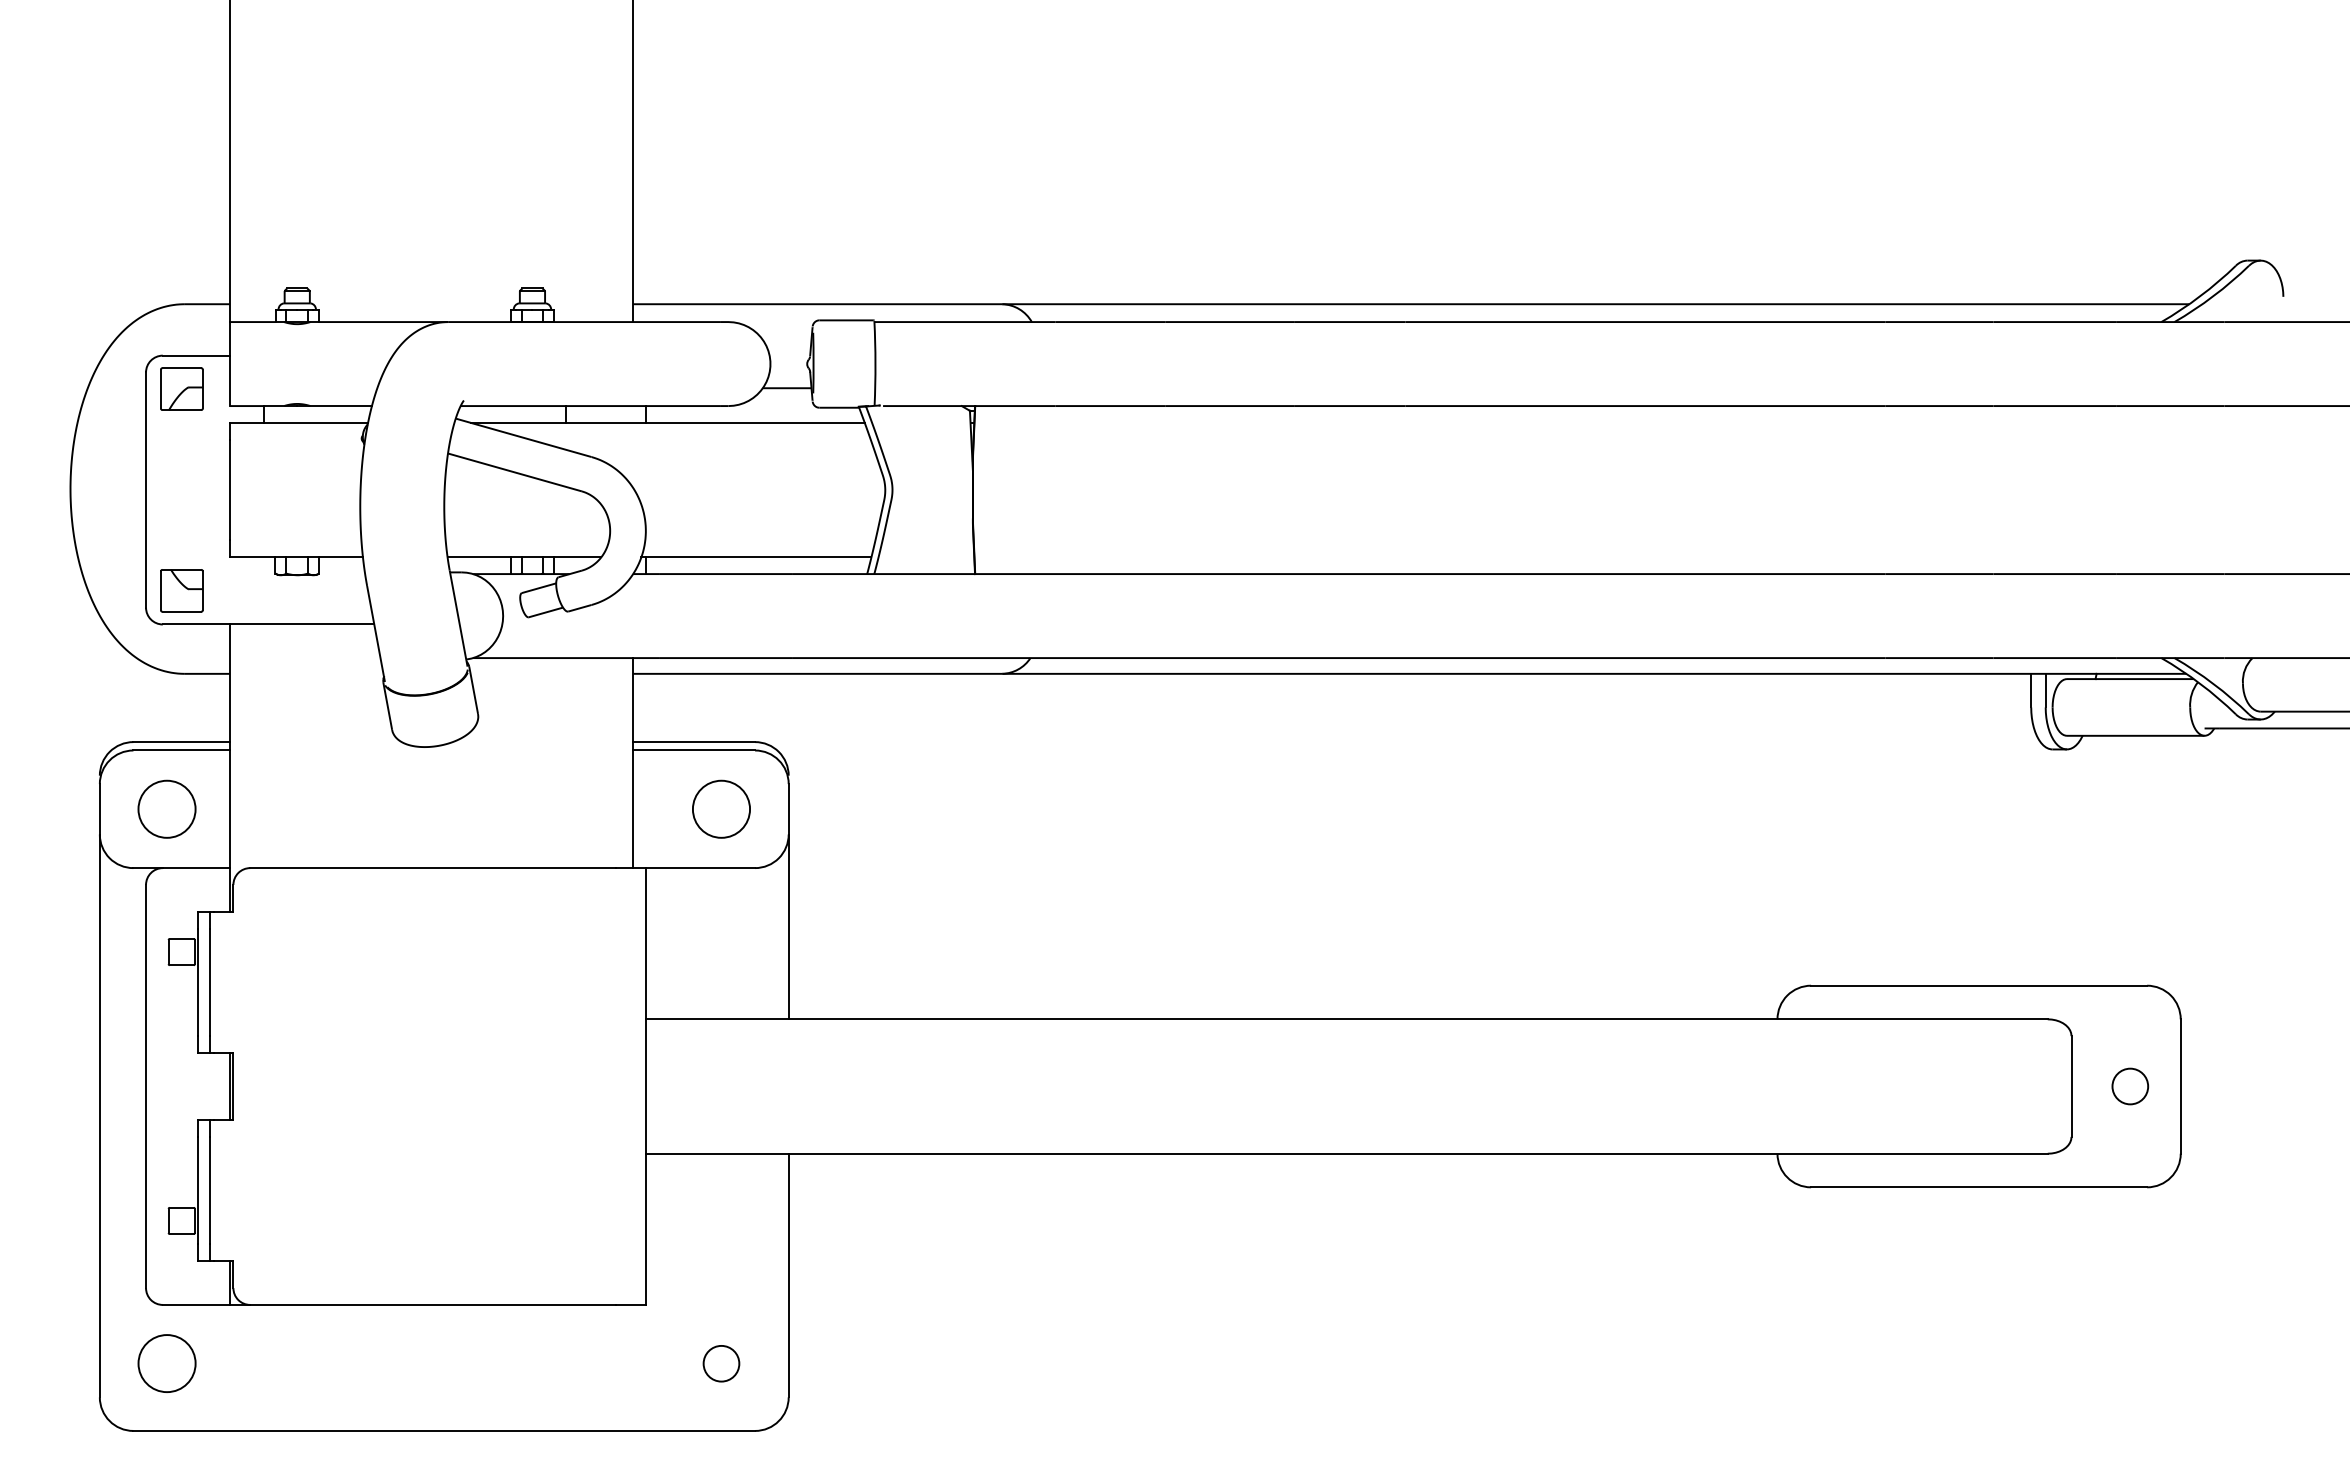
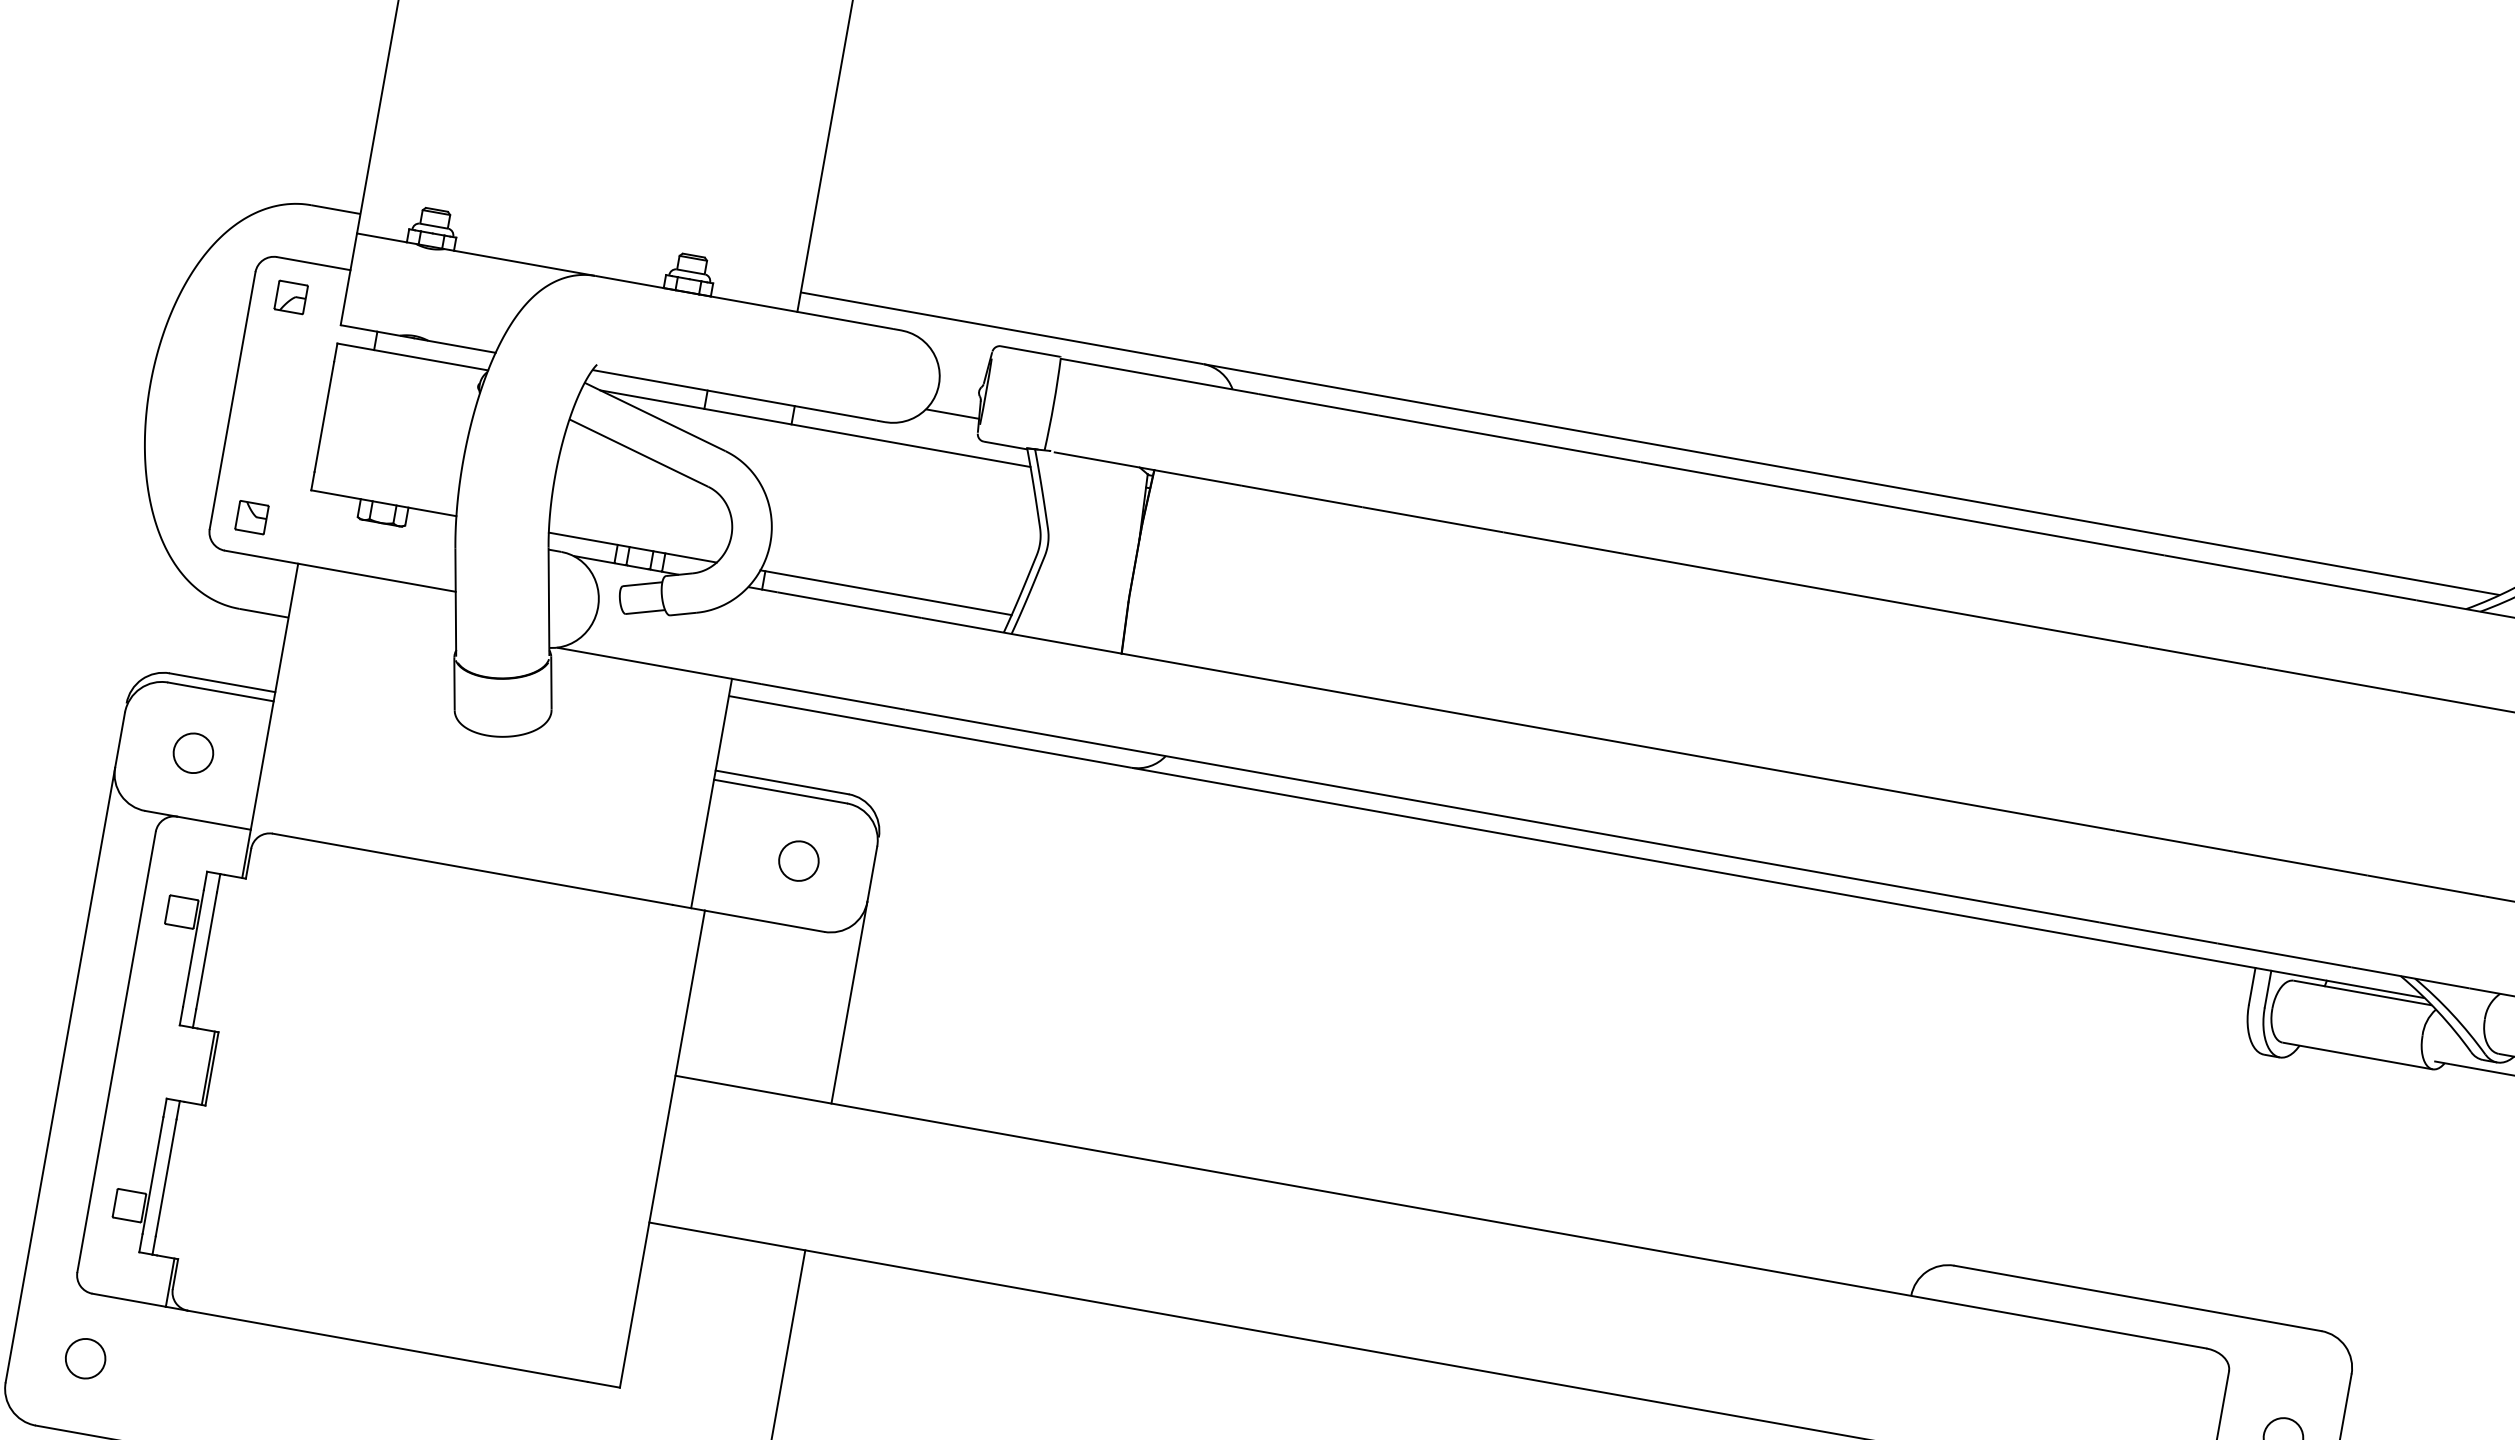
part: (181, 389) -> (290, 297), size x0.62
part: (181, 590) -> (251, 517), size x0.62
circle: (166, 809) -> (192, 753), size x0.62
circle: (721, 809) -> (798, 861), size x0.62
circle: (166, 1363) -> (85, 1358), size x0.62

